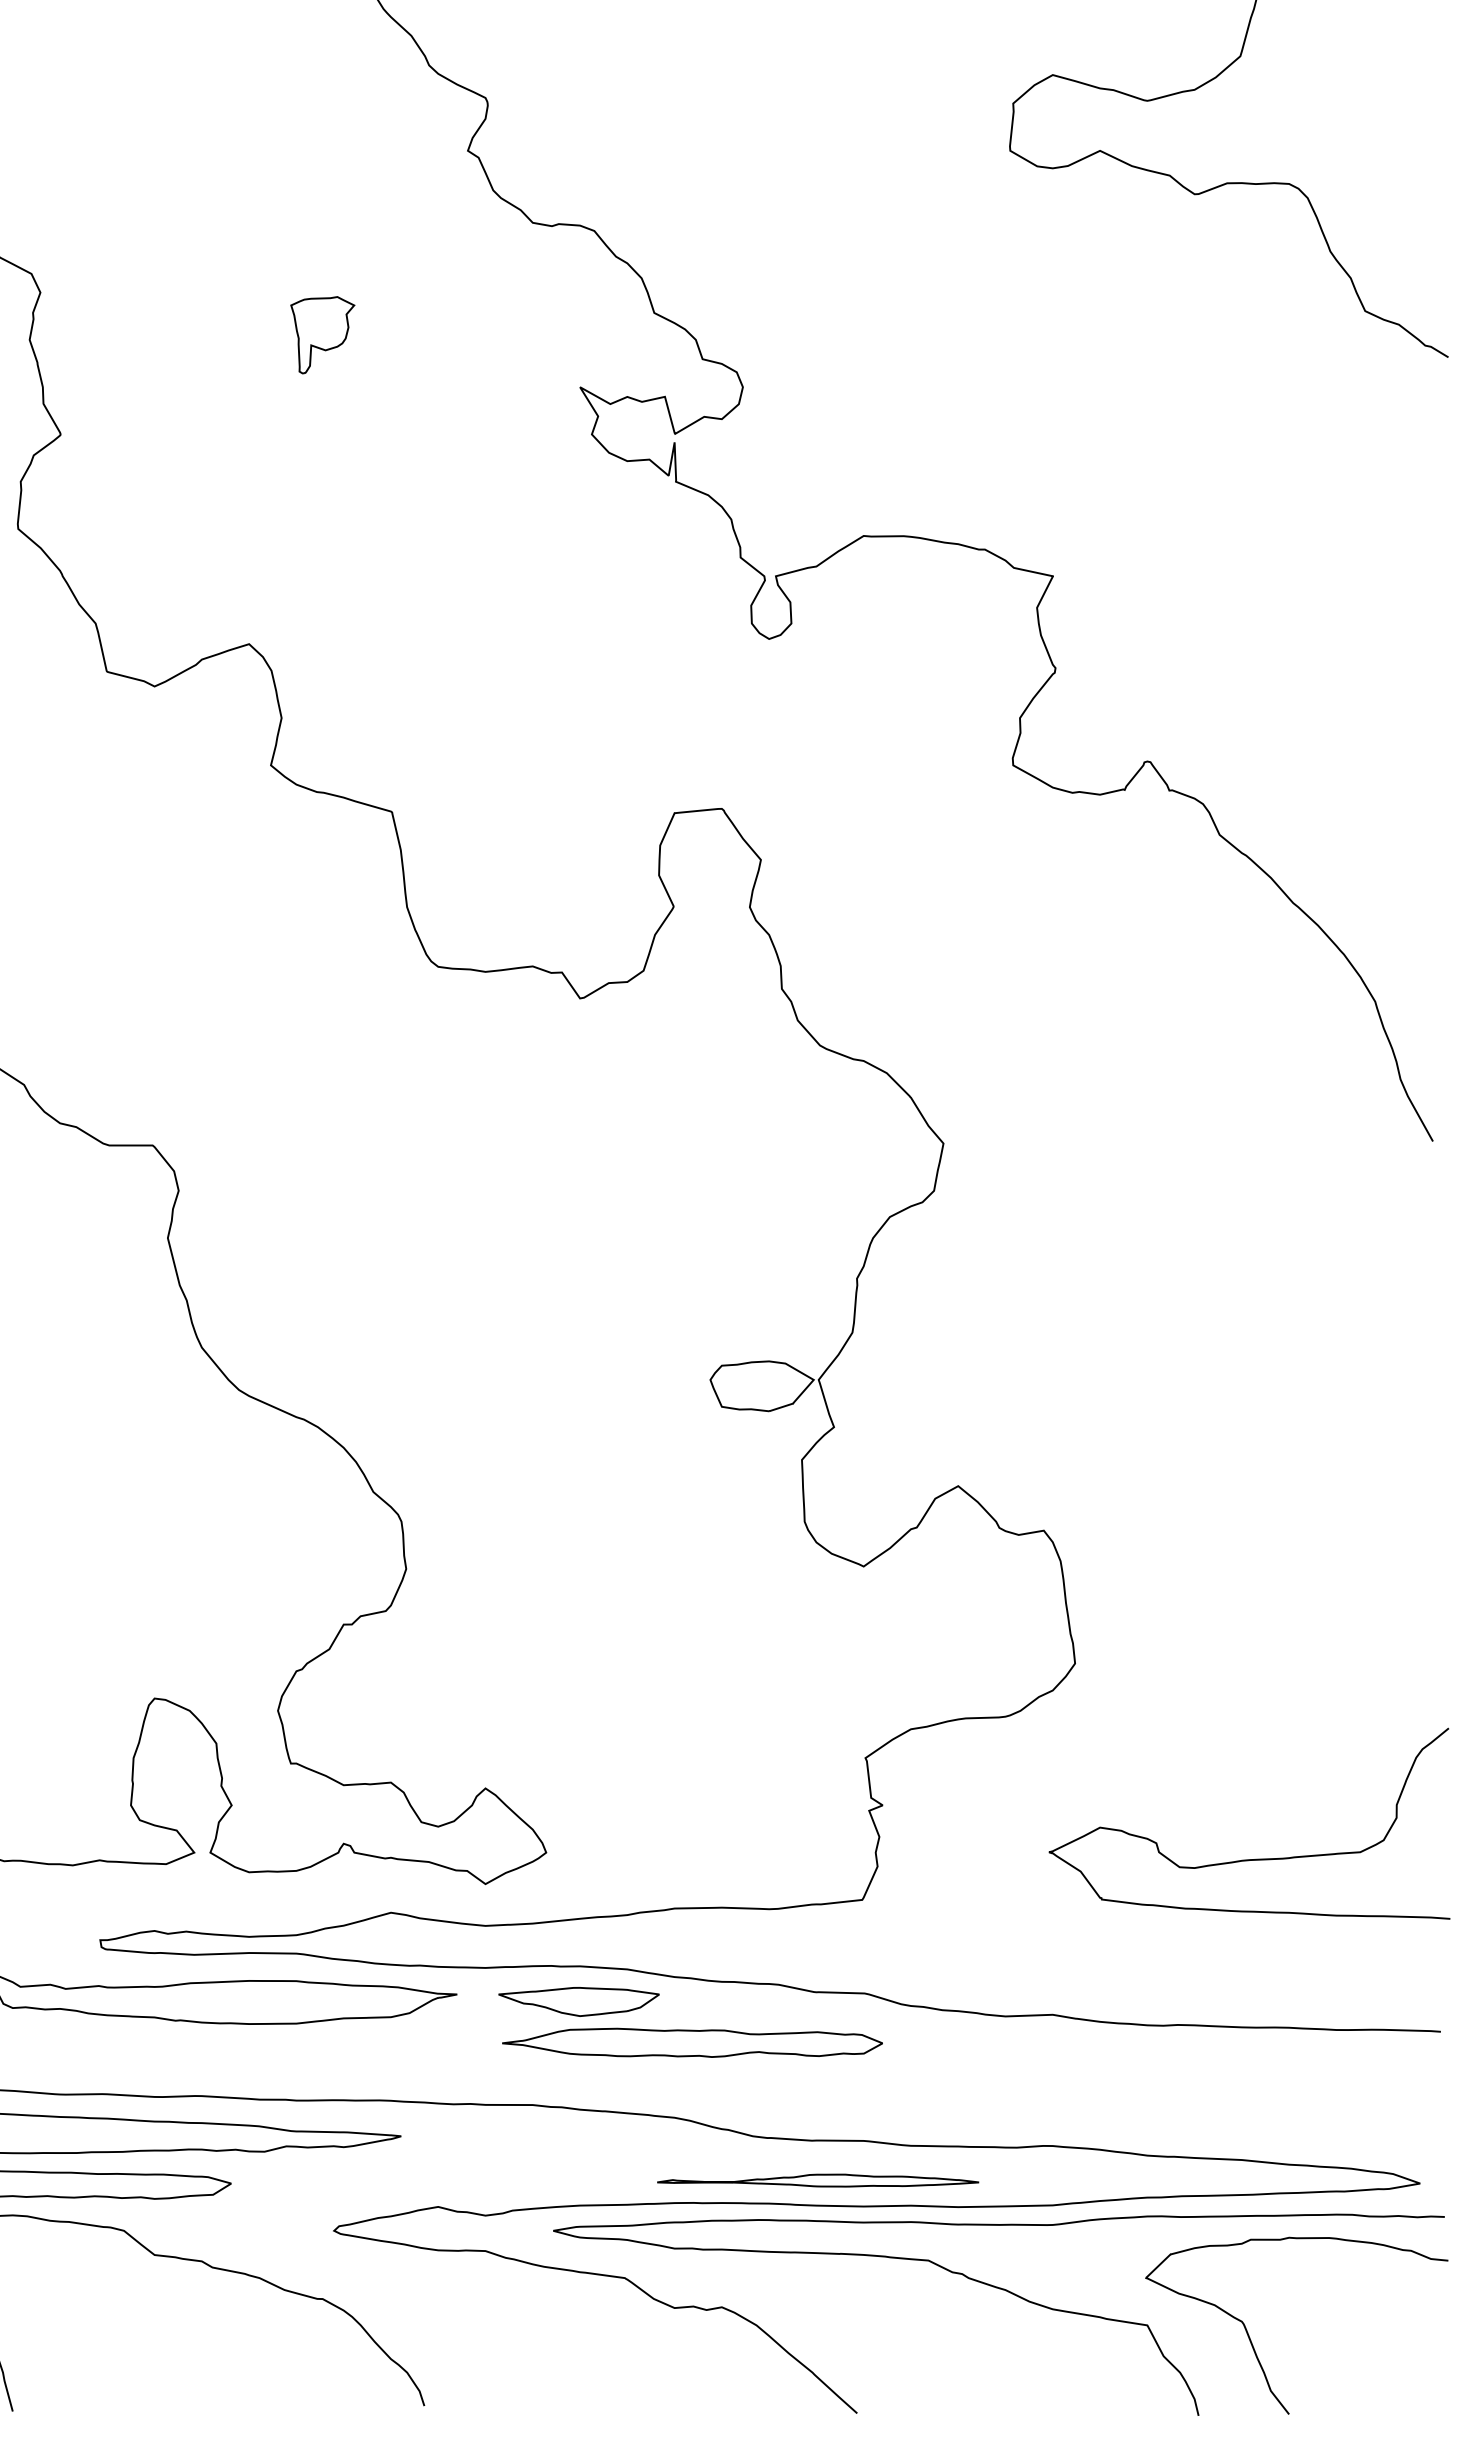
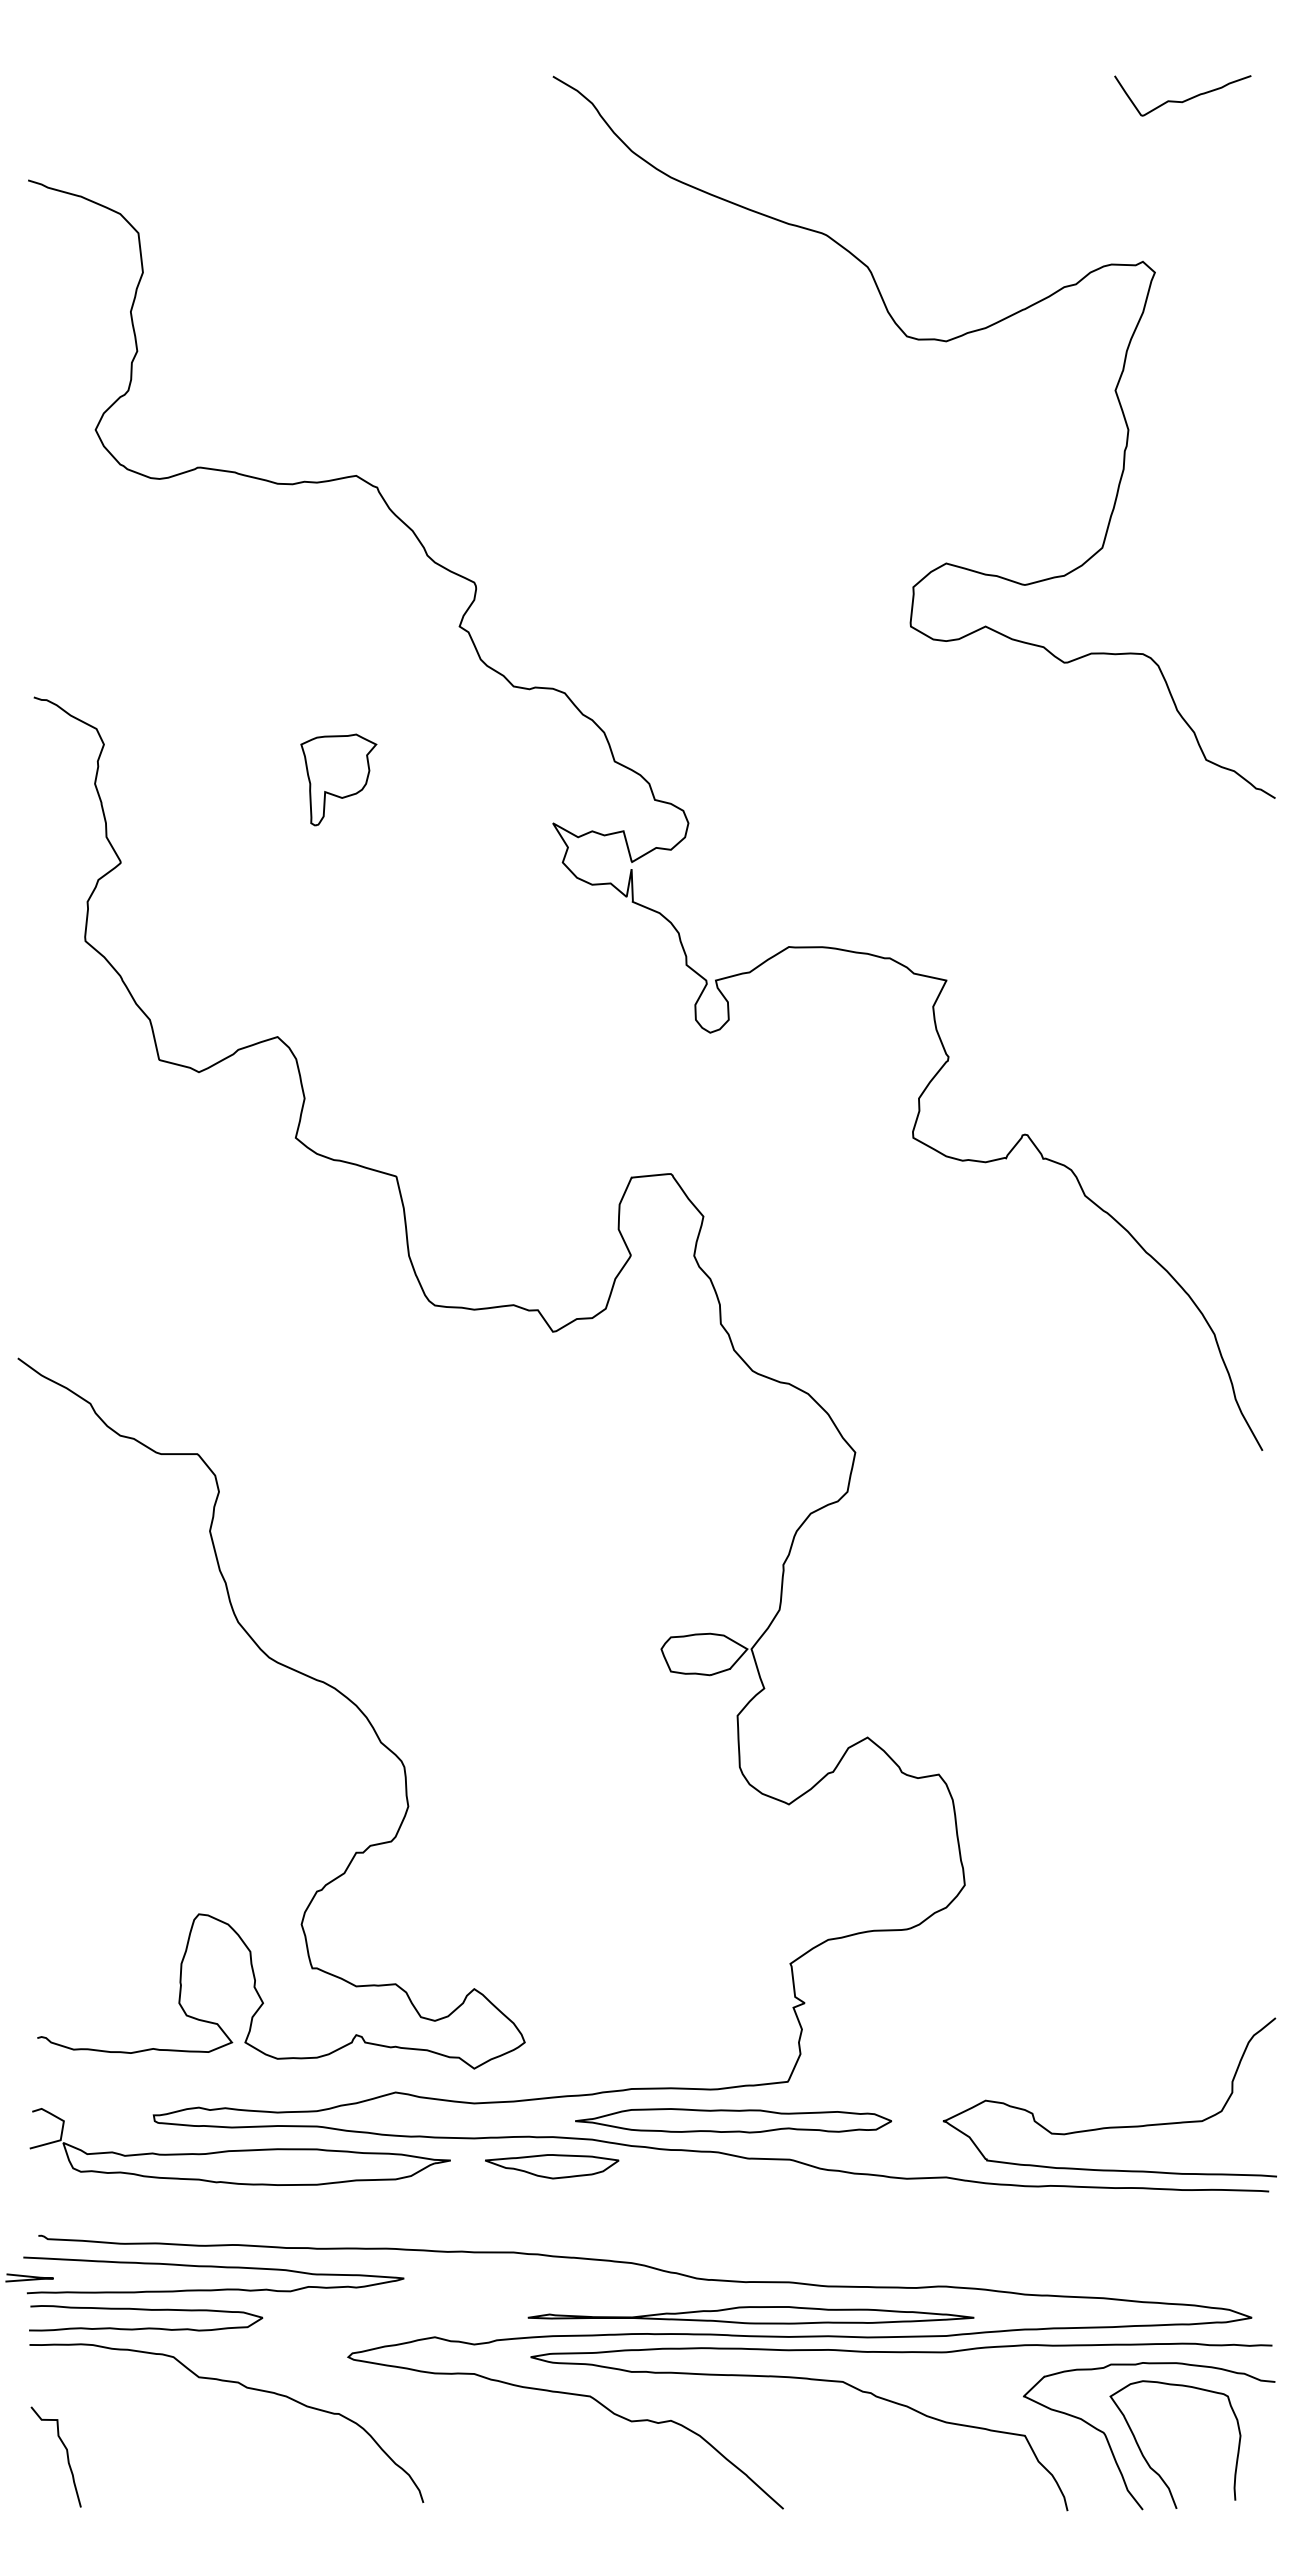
part: (322, 334) -> (338, 779), size x1.43
curve: (1248, 1858) -> (1109, 2126), moved
part: (692, 2042) -> (733, 2120), moved
part: (817, 2180) -> (750, 2315), size x1.67
curve: (1294, 2355) -> (1147, 2460), added

